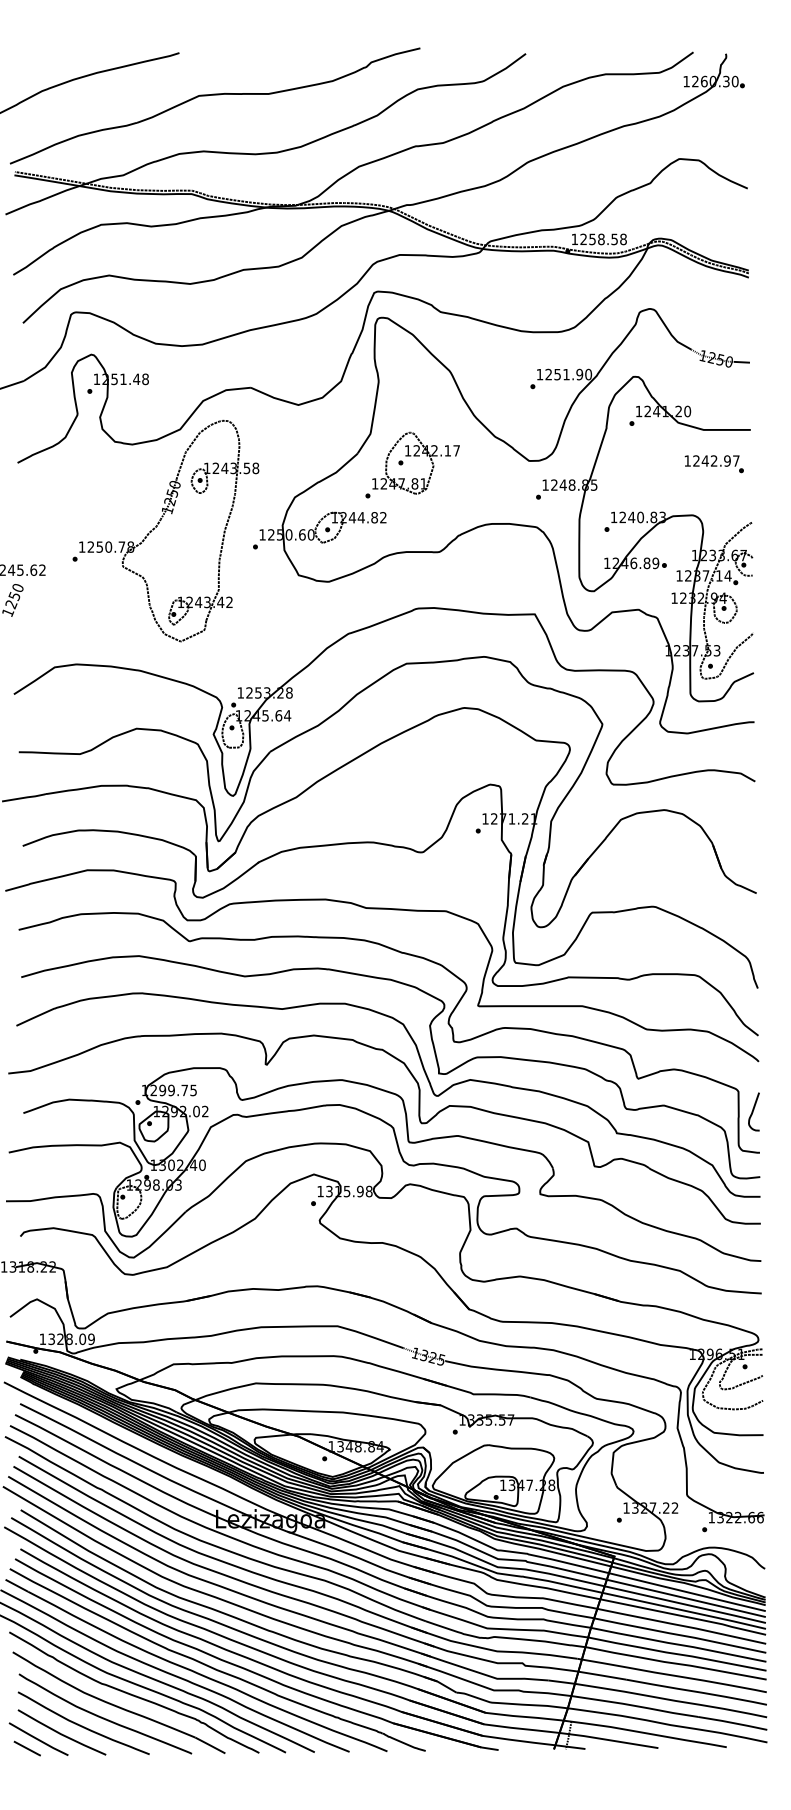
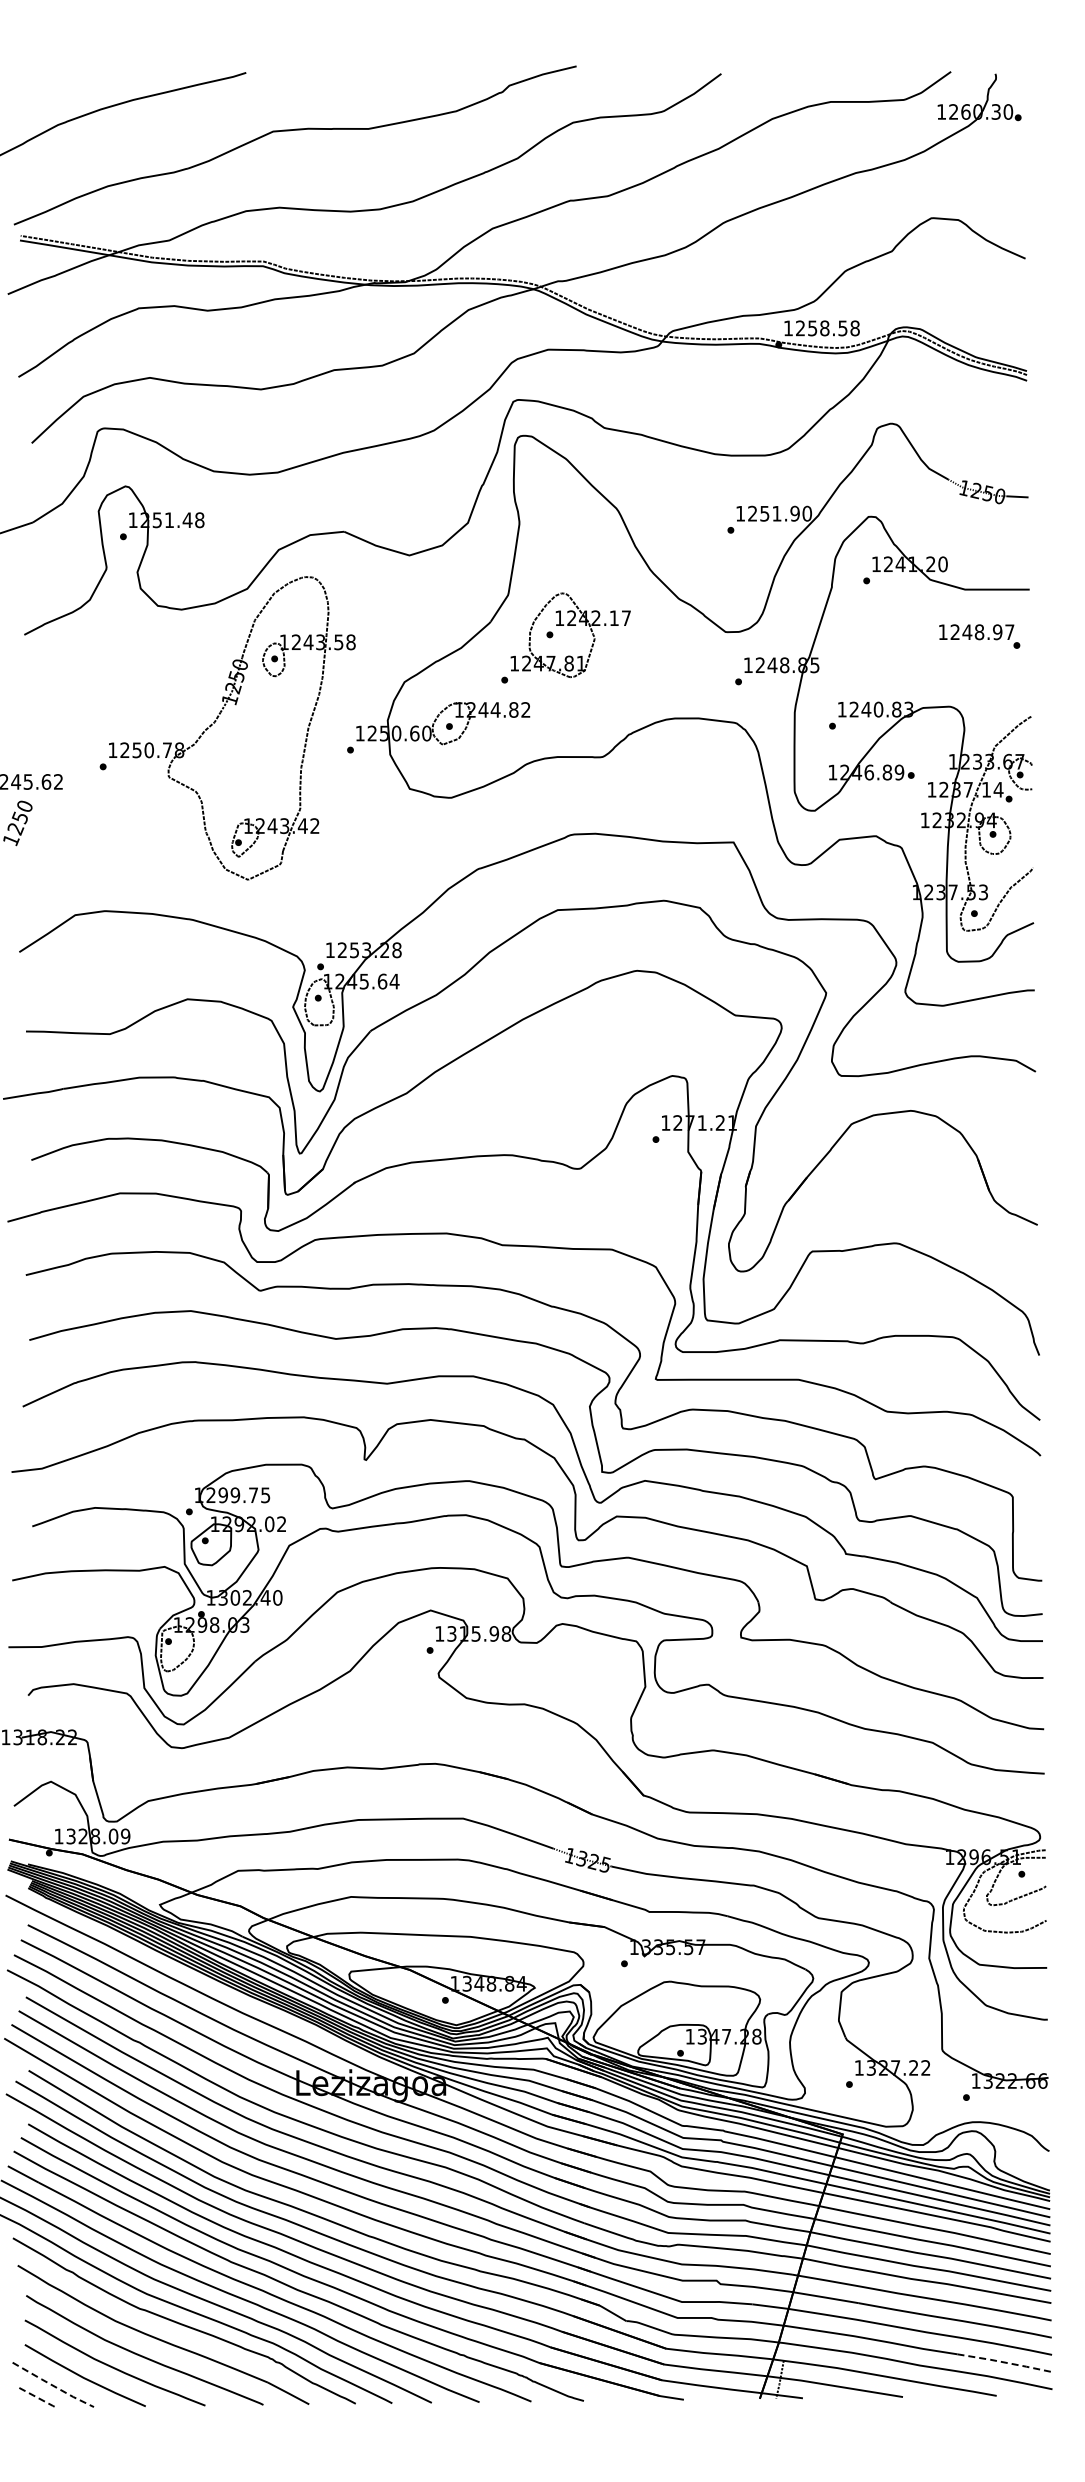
text: (714, 461) -> (979, 632), 1242.97 -> 1248.97
curve: (753, 1111) -> (1033, 1524), removed
line: (732, 1722) -> (1004, 2362), solid -> dashed
line: (38, 1739) -> (53, 2385), solid -> dashed
line: (27, 1749) -> (38, 2398), solid -> dashed

